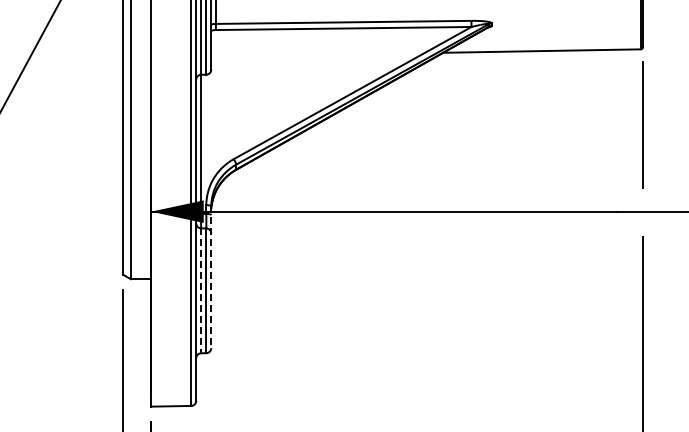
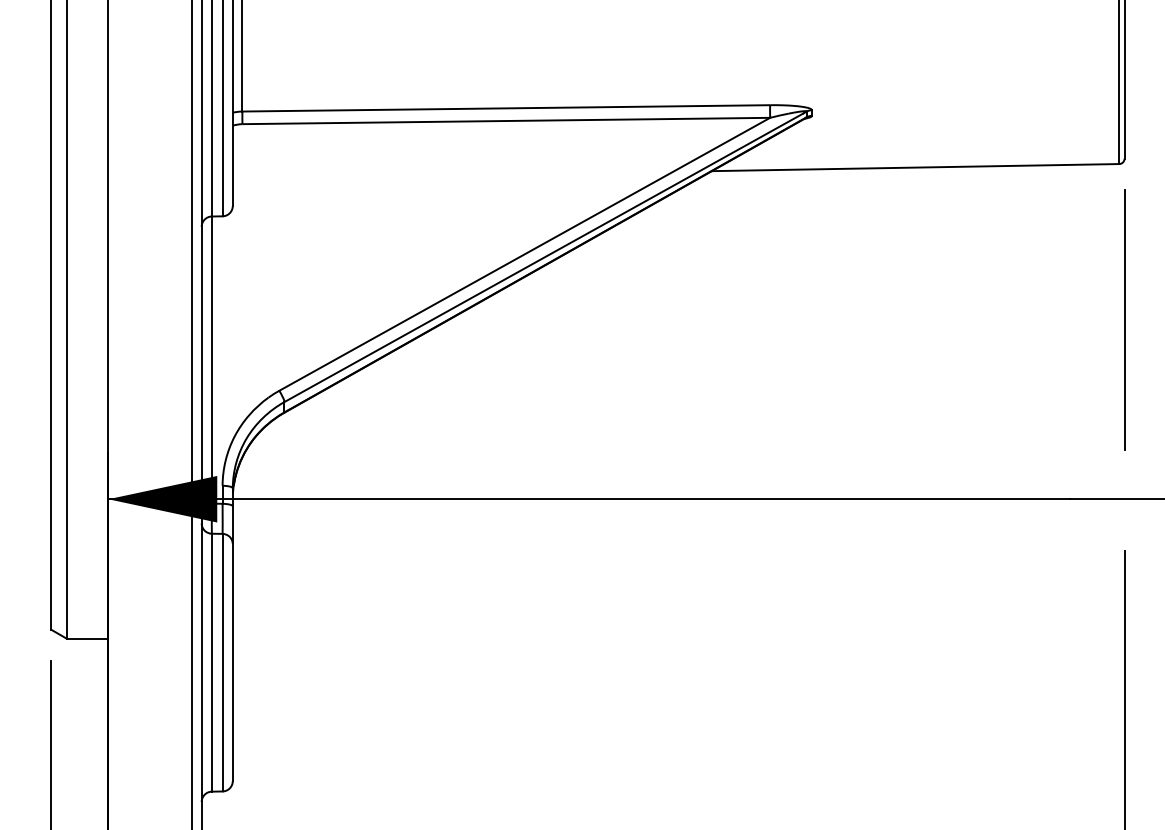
line: (211, 277) -> (233, 635), dashed -> solid
line: (201, 291) -> (212, 664), dashed -> solid

